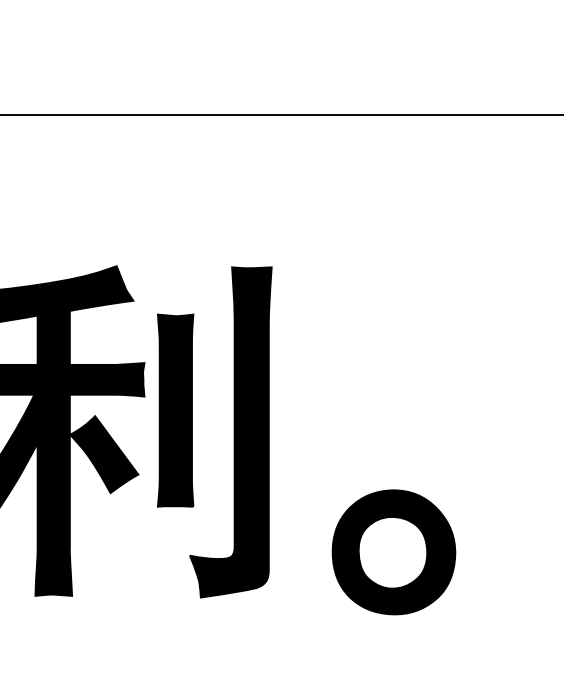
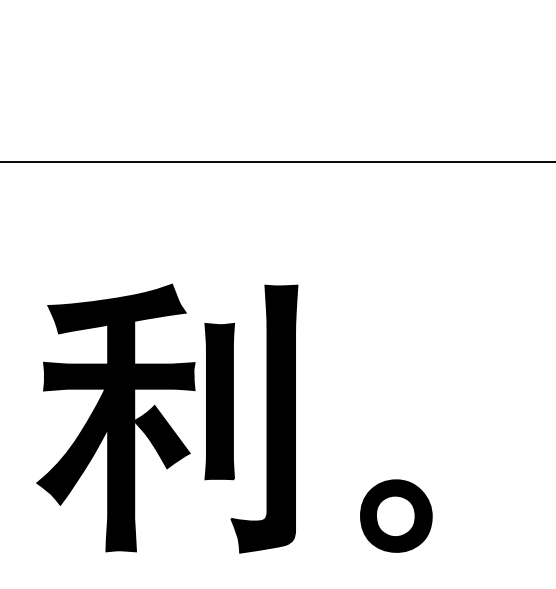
part: (394, 551) -> (396, 515), size x0.71

